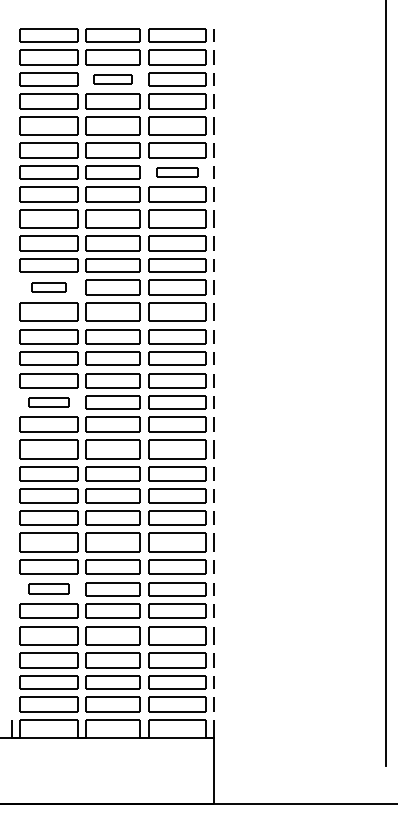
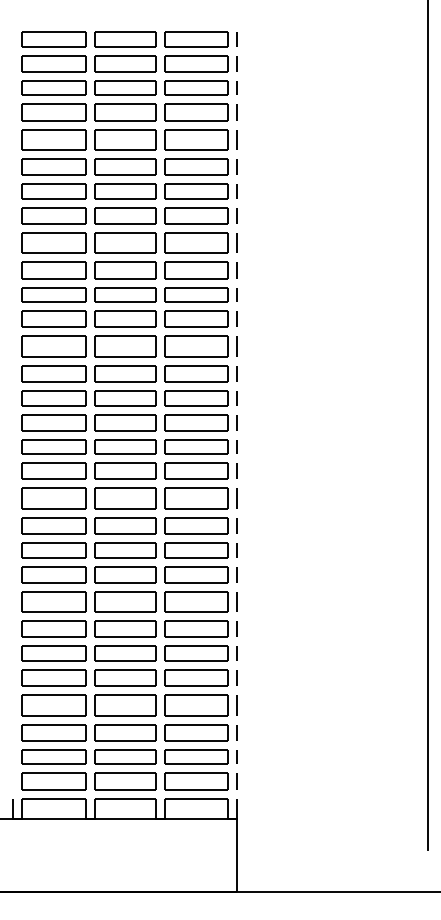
part: (113, 78) -> (125, 87), size x1.43
part: (177, 172) -> (196, 191), size x1.43
part: (48, 286) -> (53, 318), size x1.67
part: (48, 402) -> (53, 446), size x1.43
part: (48, 588) -> (53, 653), size x1.43

